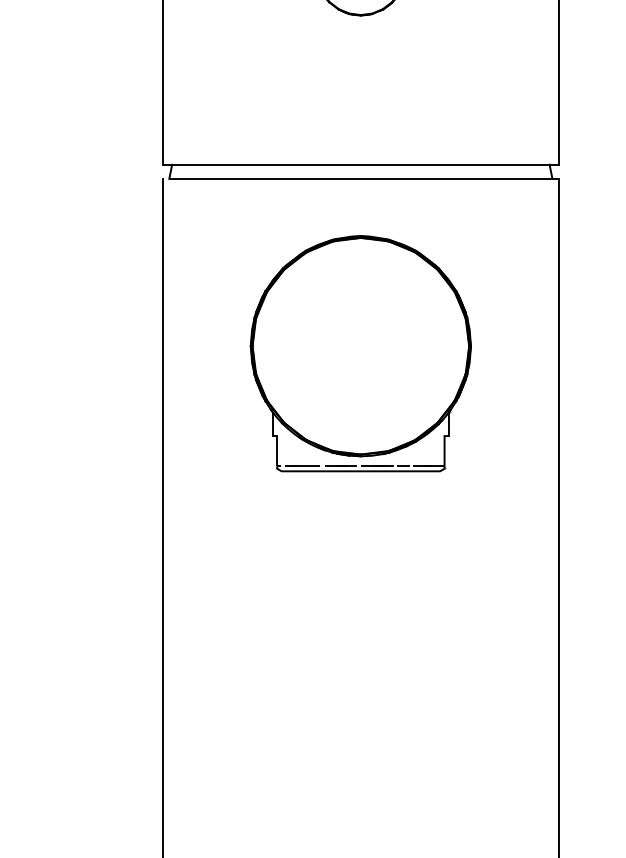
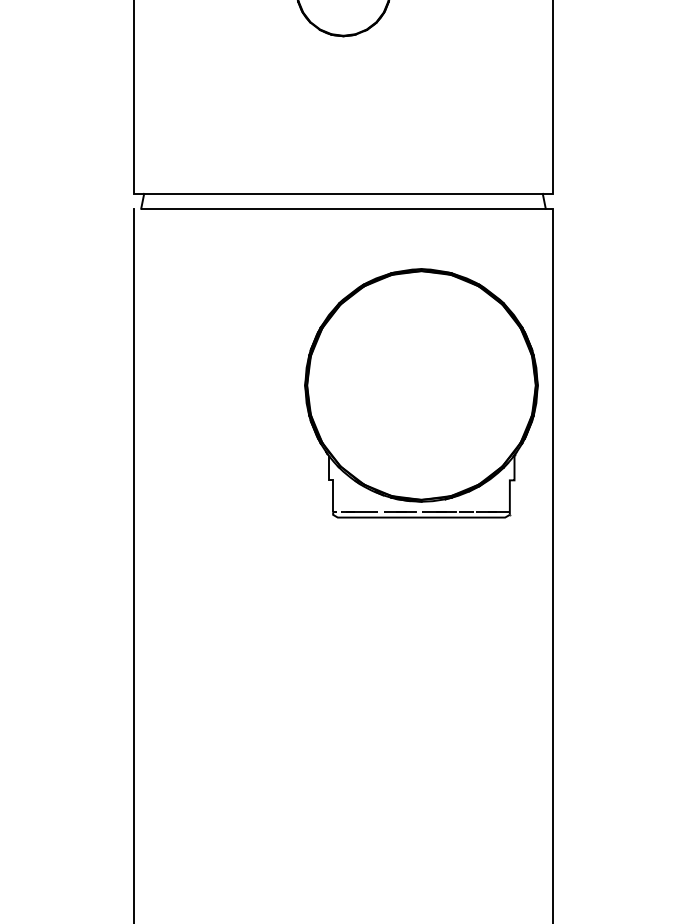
part: (360, 353) -> (421, 393), moved

